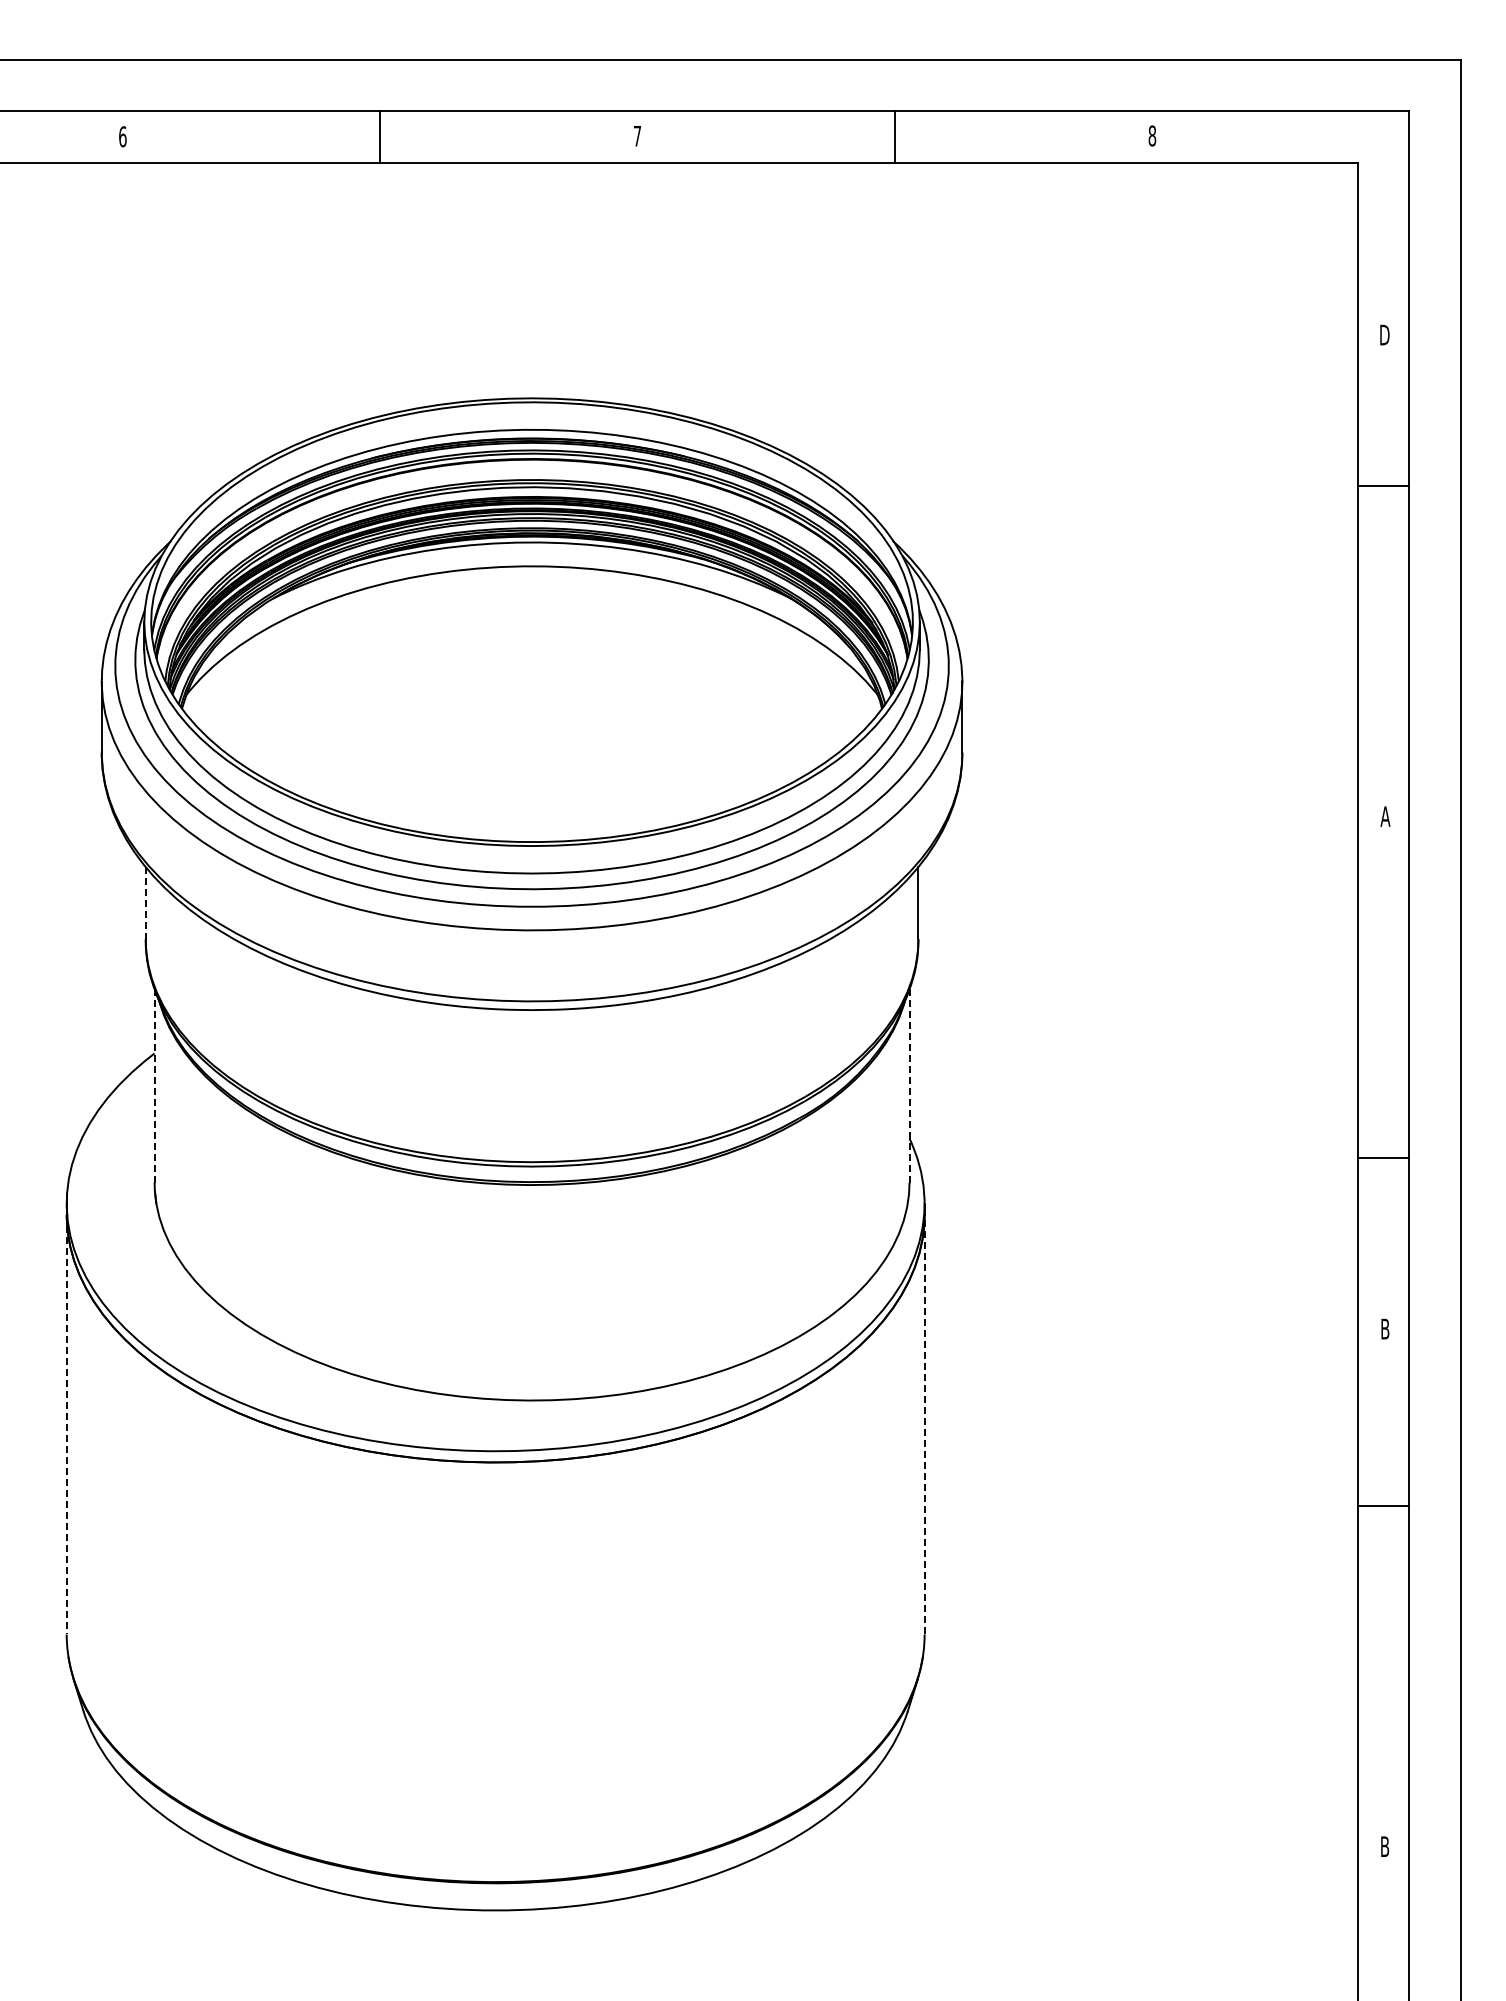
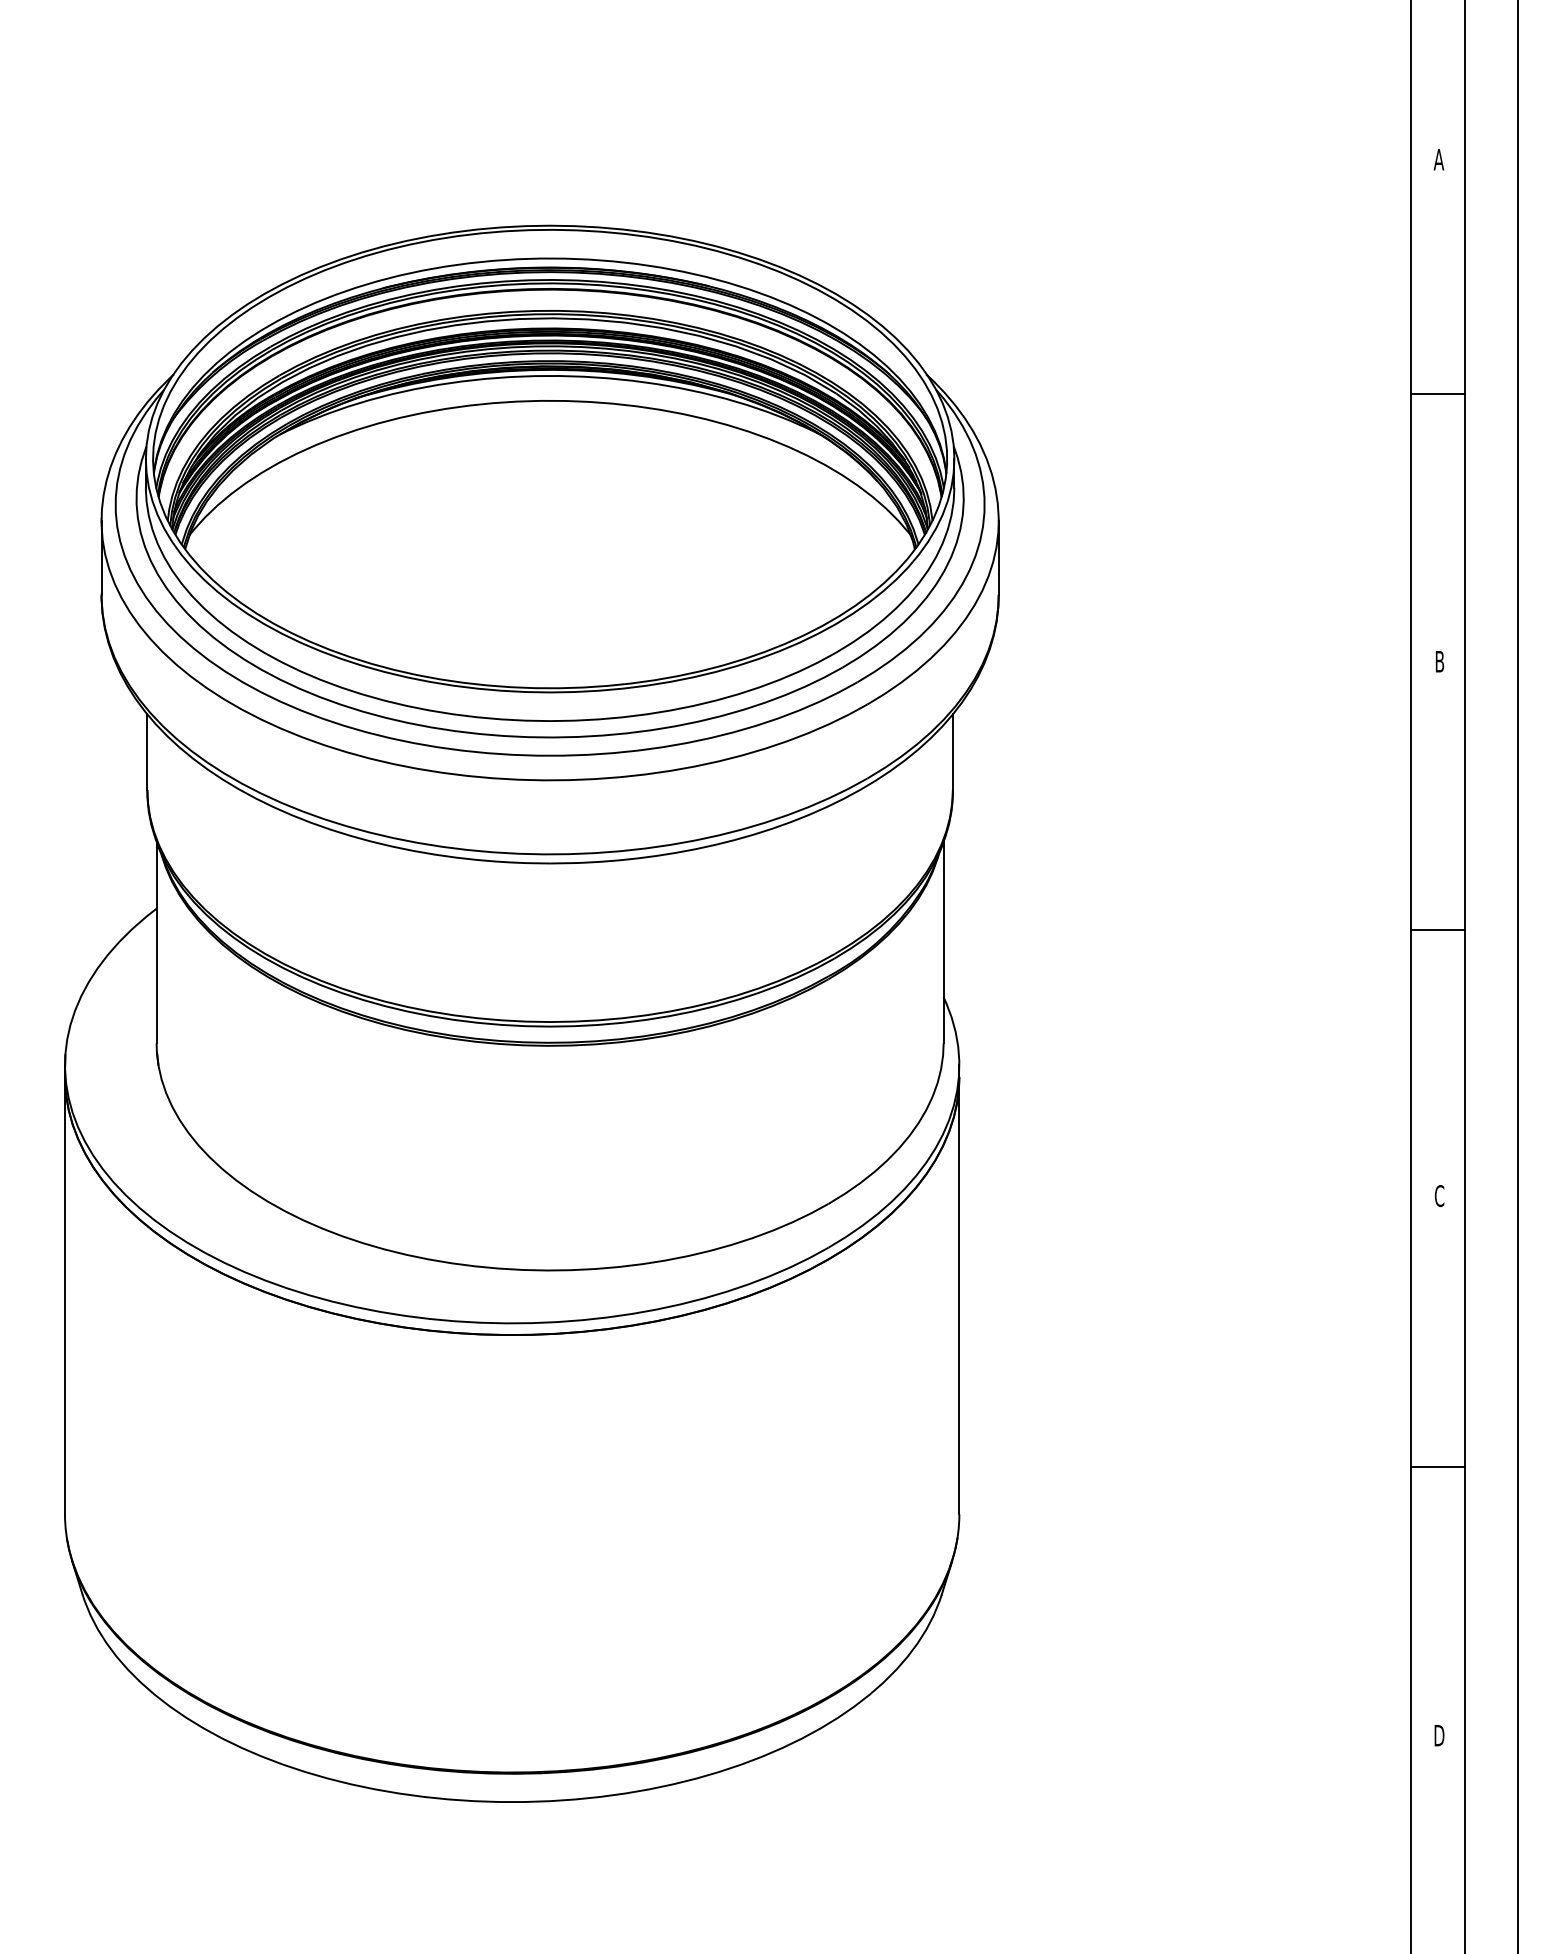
text: (1384, 334) -> (1438, 159), D -> A
line: (1383, 486) -> (1437, 393), moved
text: (1385, 816) -> (1439, 661), A -> B
line: (145, 903) -> (147, 752), dashed -> solid
line: (154, 1085) -> (156, 942), dashed -> solid
line: (909, 1085) -> (943, 942), dashed -> solid
line: (1383, 1158) -> (1437, 930), moved
text: (1384, 1328) -> (1438, 1195), B -> C
line: (66, 1424) -> (64, 1295), dashed -> solid
line: (924, 1424) -> (959, 1295), dashed -> solid
line: (1383, 1505) -> (1437, 1466), moved
text: (1384, 1846) -> (1438, 1735), B -> D

